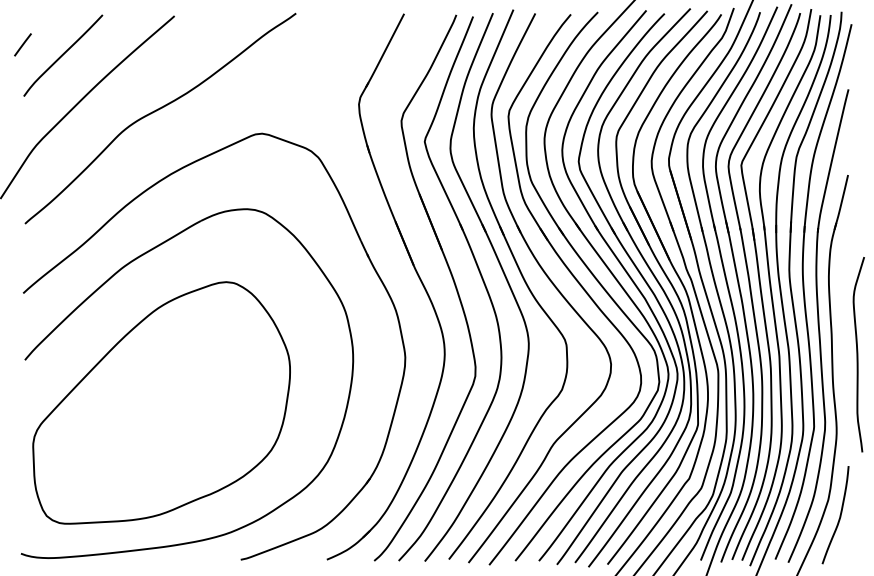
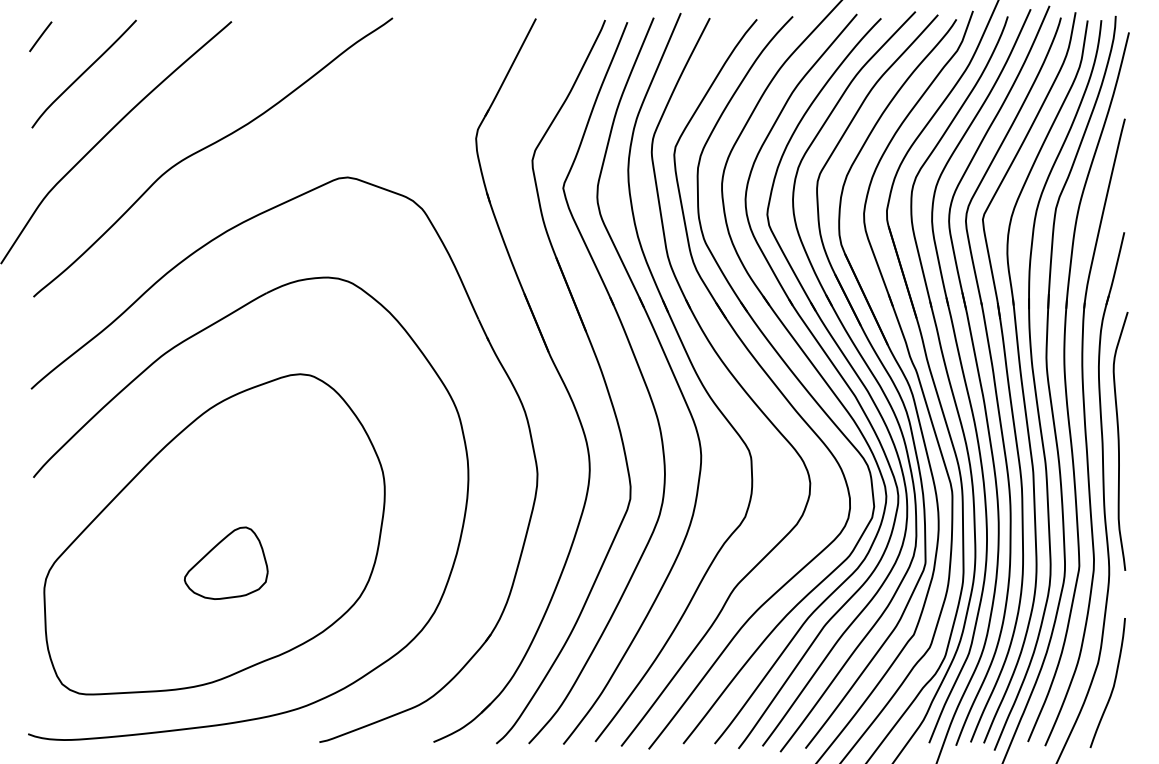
line: (22, 44) -> (40, 36), moved
curve: (858, 354) -> (1119, 441), moved
part: (170, 424) -> (226, 562), added

